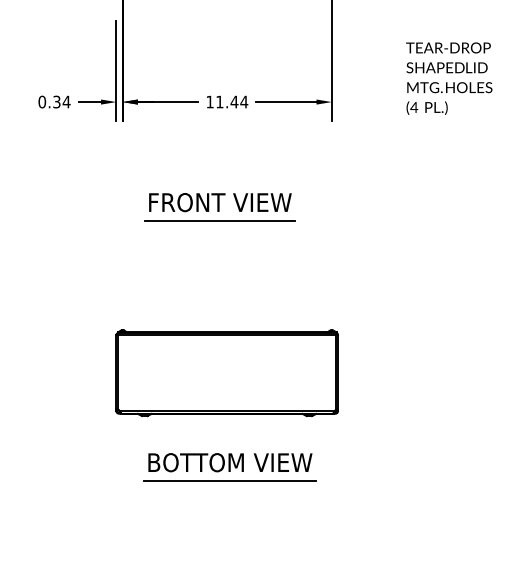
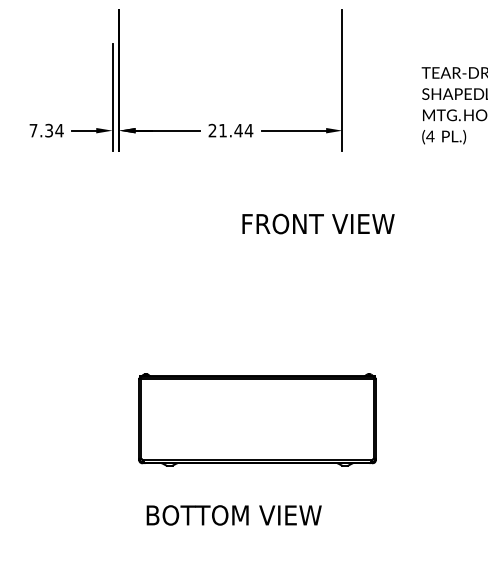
text: (42, 101) -> (33, 130), 0.34 -> 7.34
text: (209, 101) -> (211, 130), 11.44 -> 21.44
text: (220, 202) -> (318, 223), moved
line: (219, 221) -> (222, 258), removed
part: (226, 373) -> (256, 420), moved
line: (229, 481) -> (233, 535), removed

